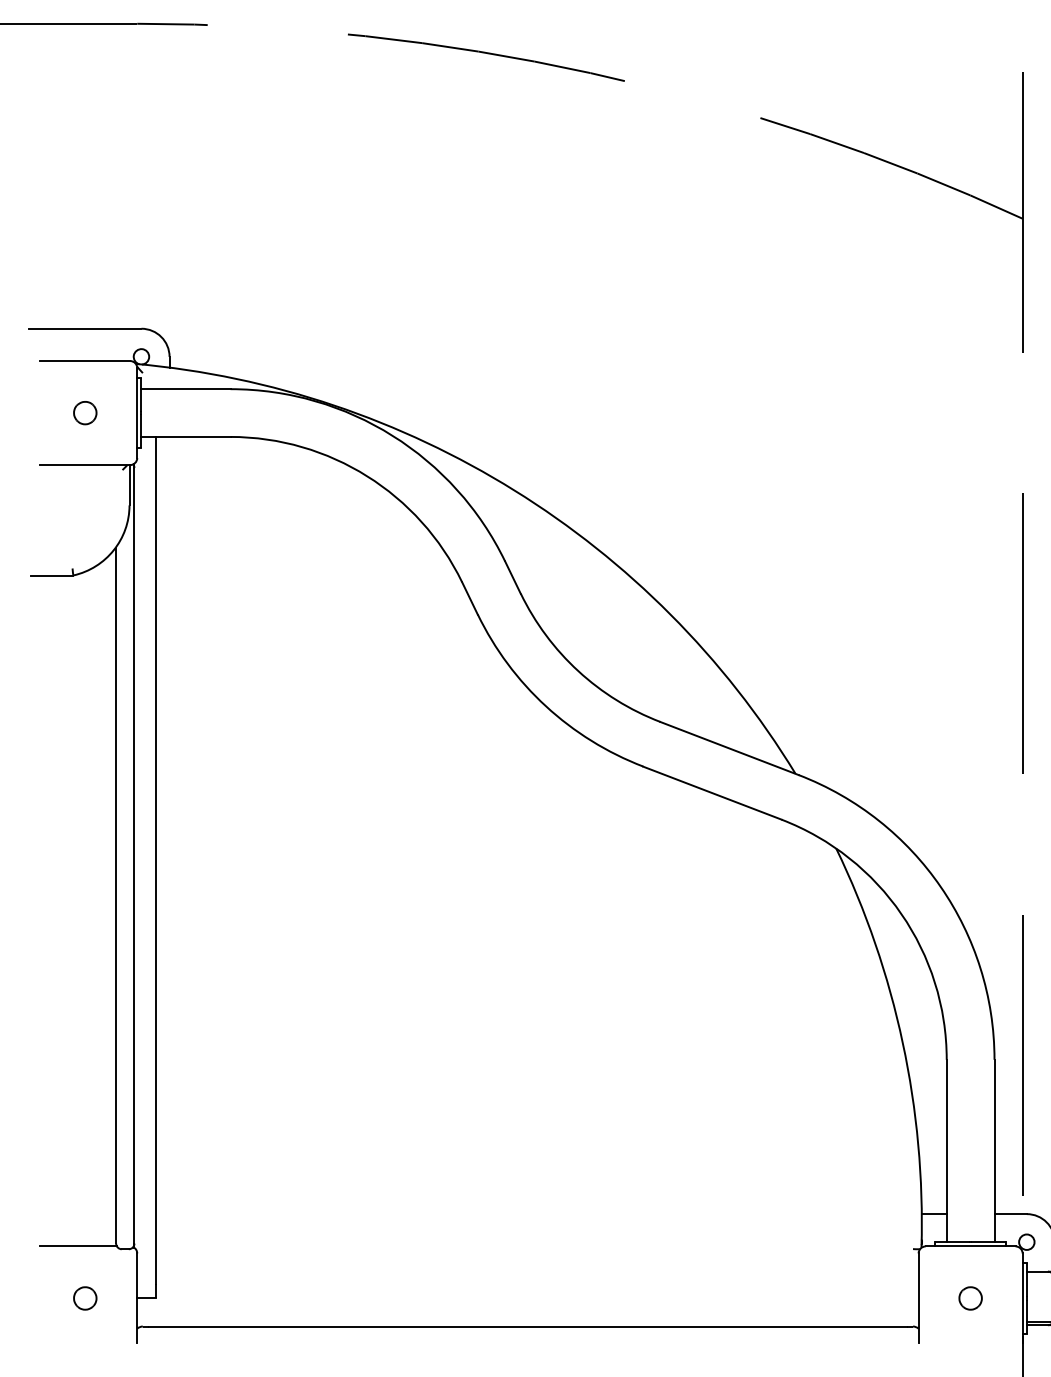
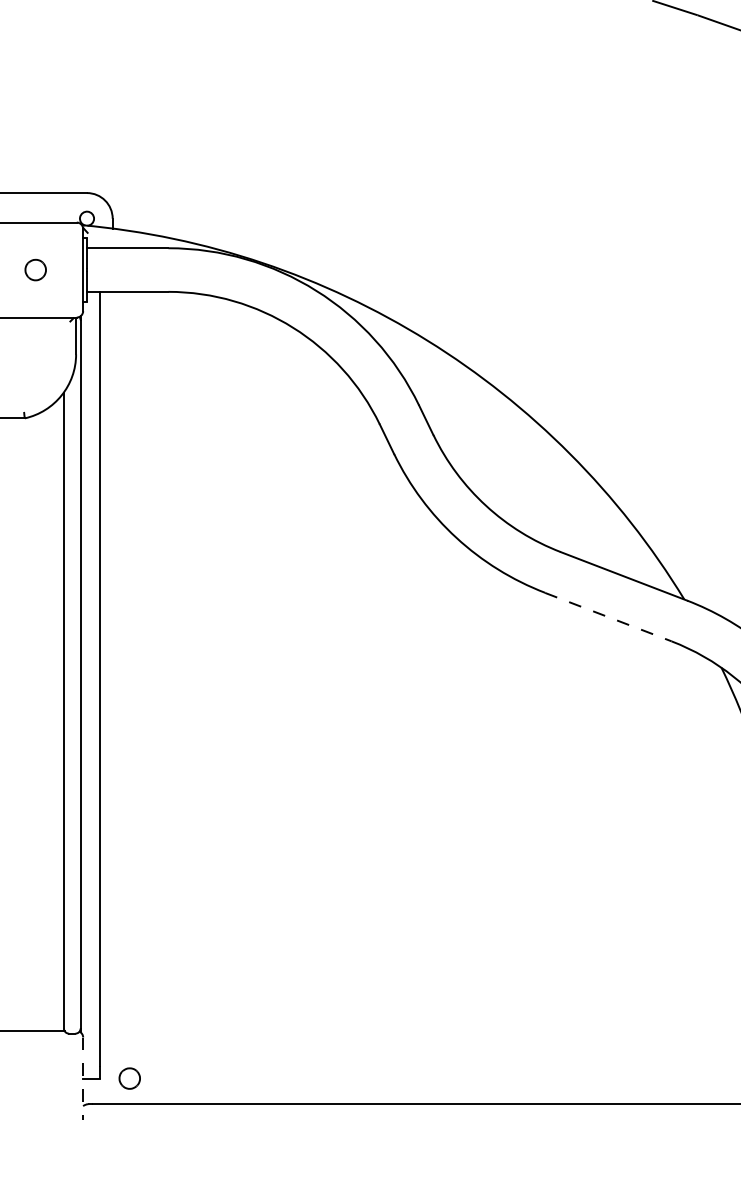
line: (712, 793) -> (608, 617), solid -> dashed
part: (85, 1298) -> (129, 1078), moved
line: (137, 1298) -> (83, 1078), solid -> dashed

